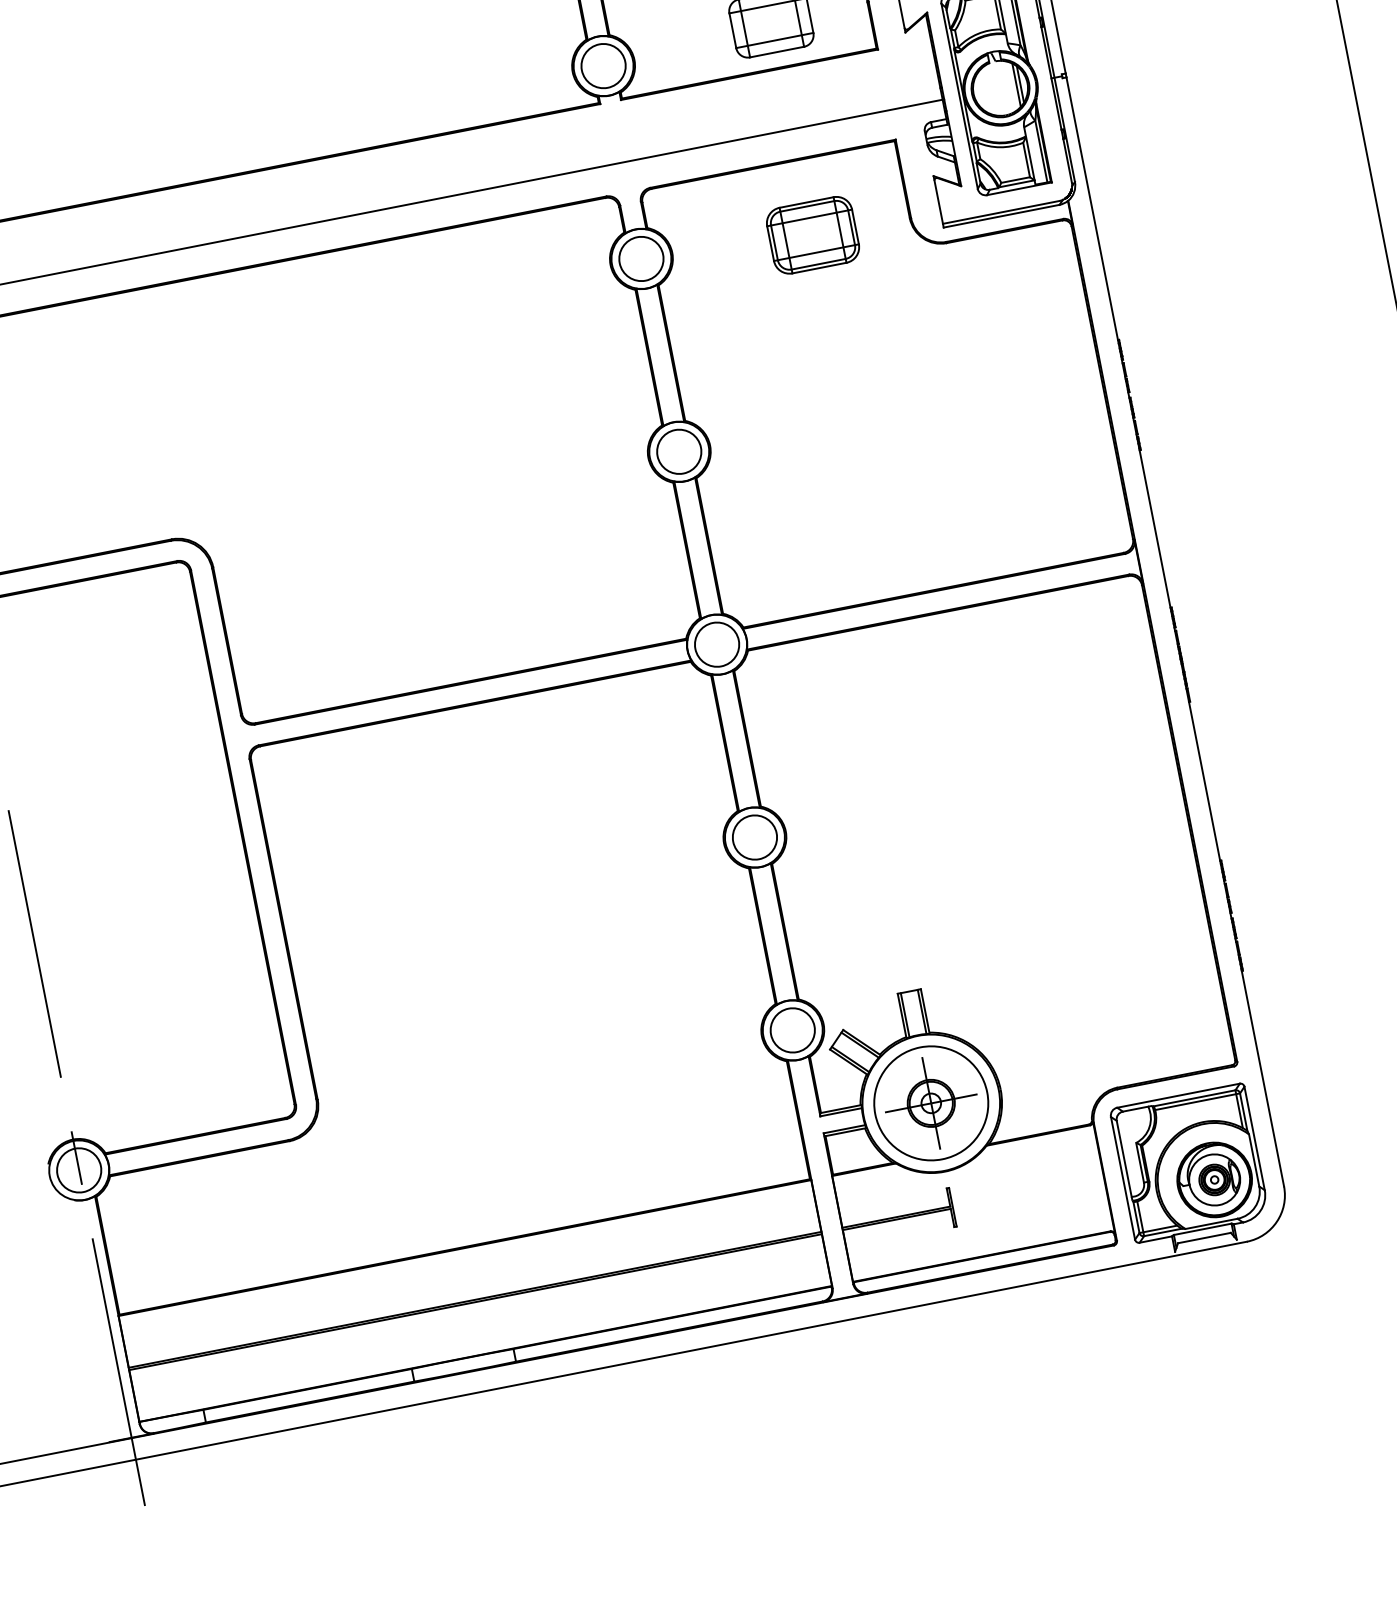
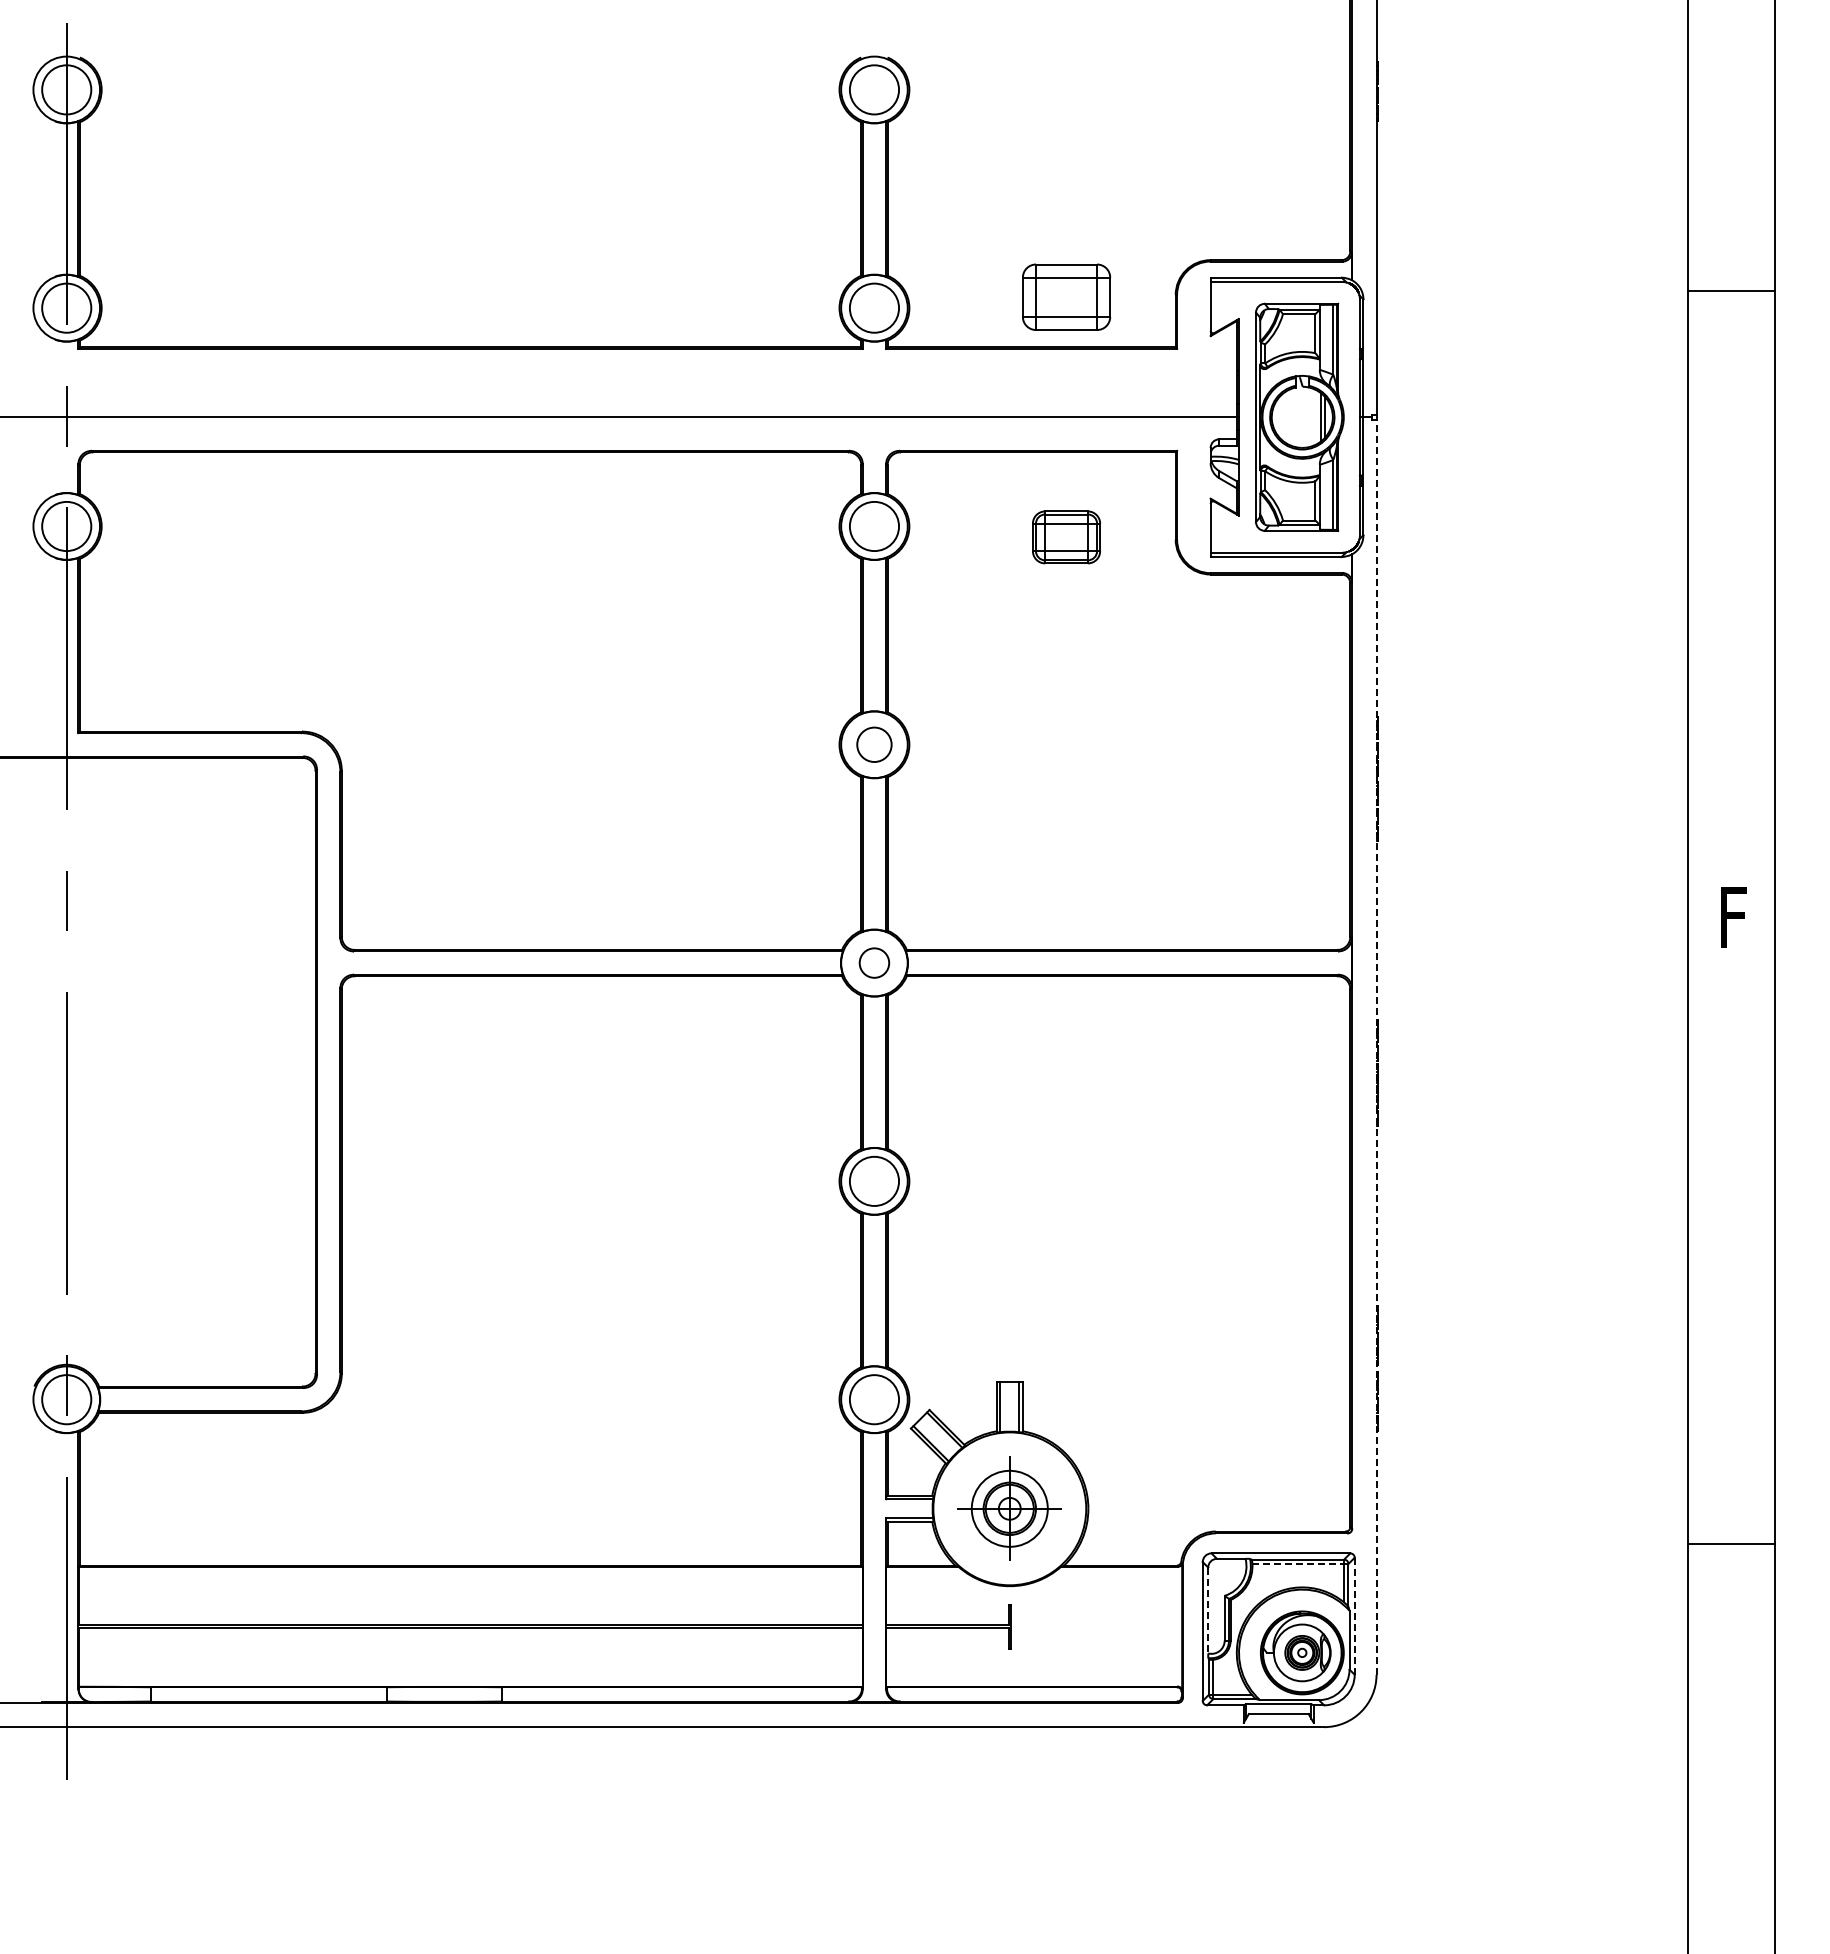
part: (813, 235) -> (1066, 537), size x0.7
circle: (679, 451) -> (874, 744), size x0.7
line: (1175, 632) -> (1376, 1047), solid -> dashed
circle: (717, 644) -> (874, 962), size x0.6
line: (1197, 1102) -> (1300, 1564), solid -> dashed
circle: (930, 1103) -> (1009, 1508), size x0.6
line: (1254, 1138) -> (1354, 1616), solid -> dashed
line: (1124, 1158) -> (1208, 1610), solid -> dashed

